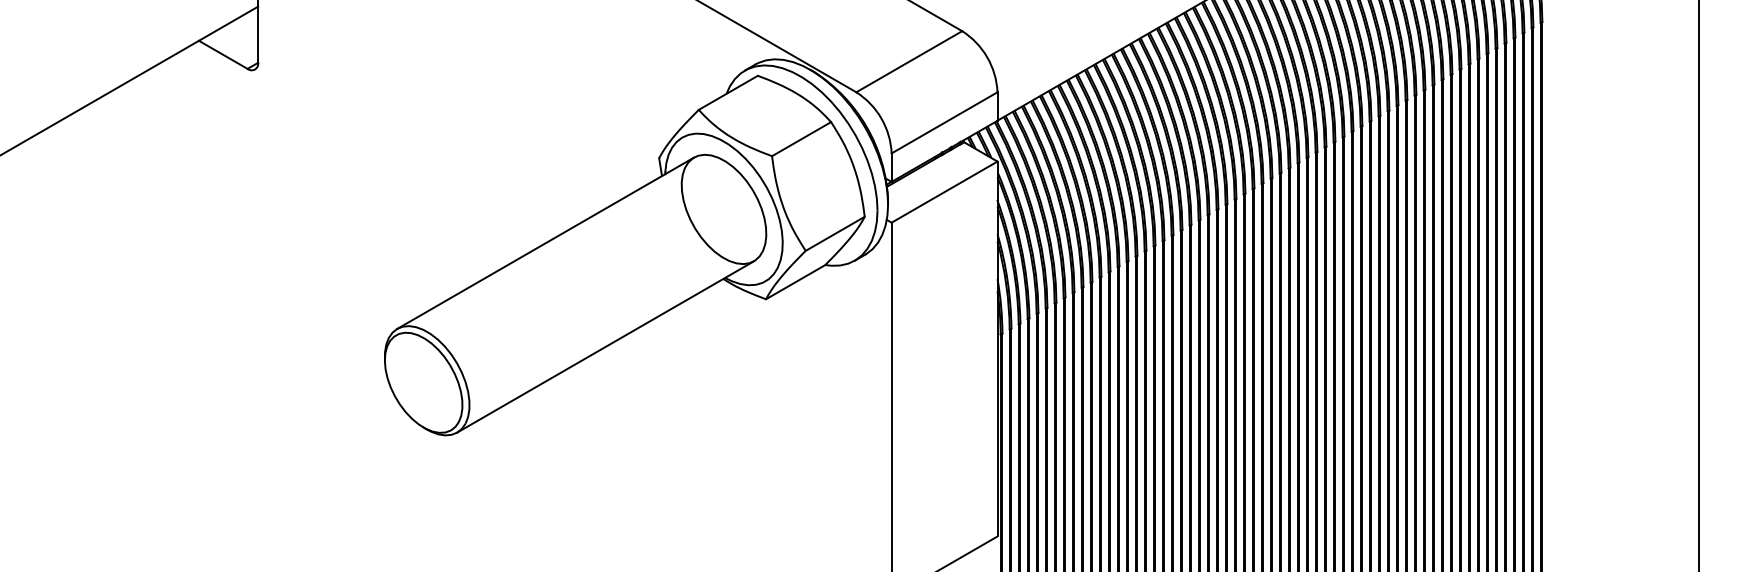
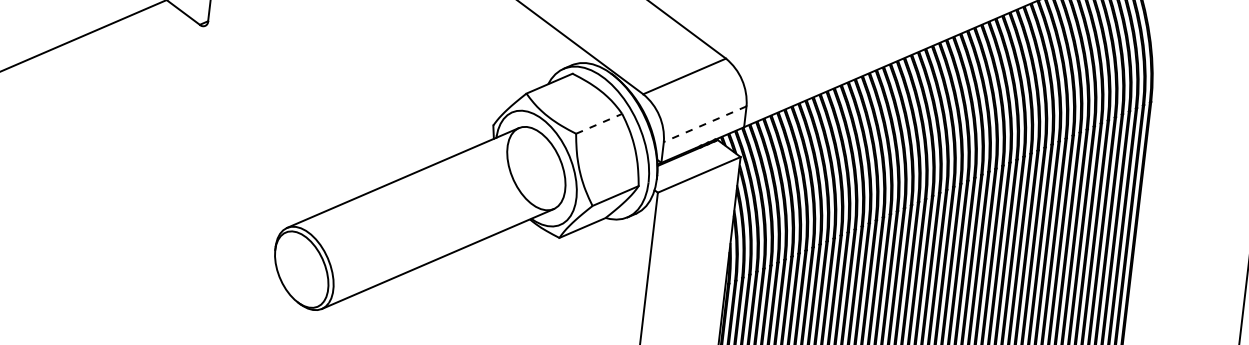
line: (944, 123) -> (705, 124), solid -> dashed
line: (802, 138) -> (599, 123), solid -> dashed

